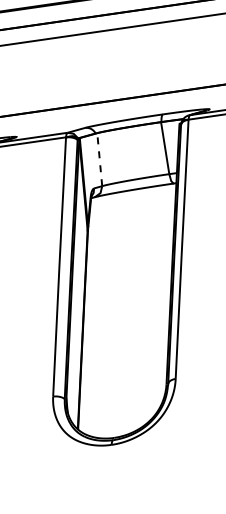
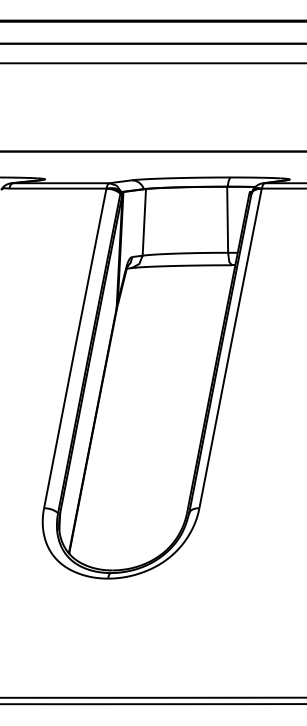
line: (99, 158) -> (144, 221), dashed -> solid

